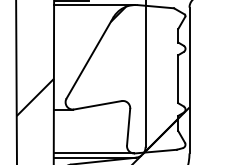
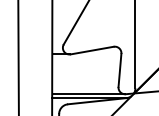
hatch: (34, 97) -> (34, 43), removed

